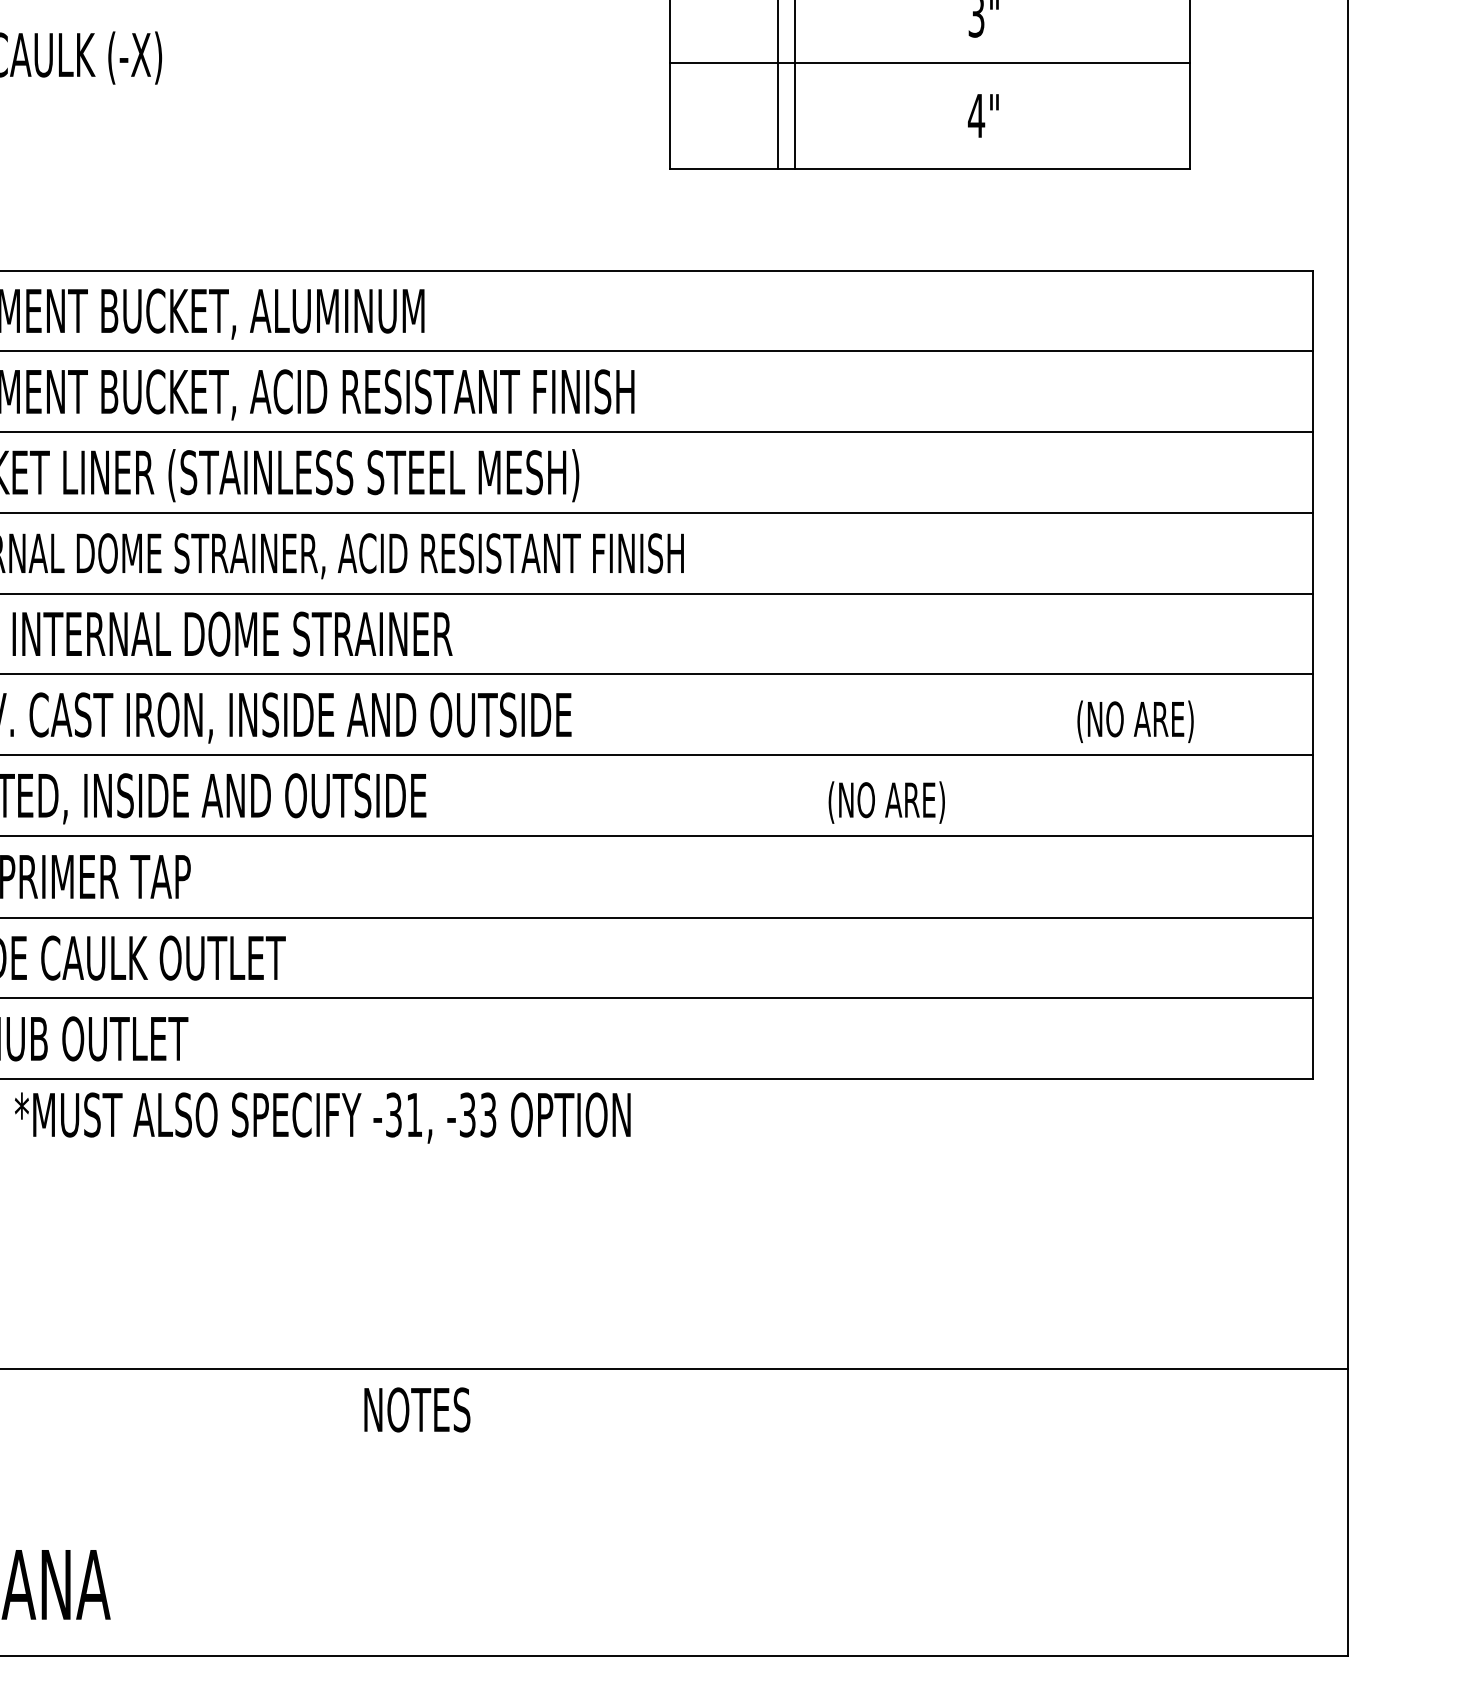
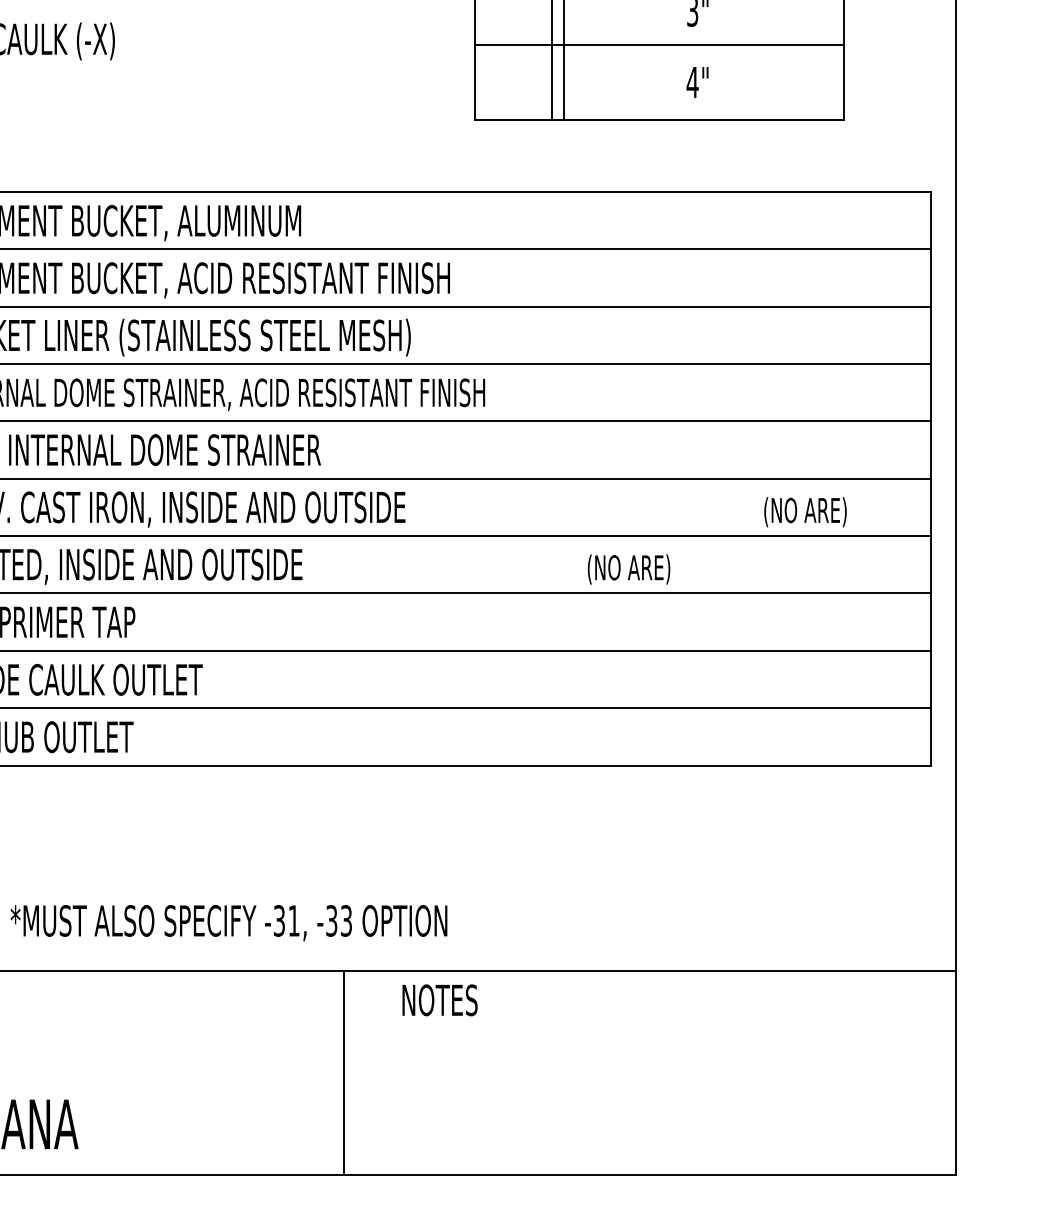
text: (322, 1117) -> (228, 922), moved
text: (417, 1409) -> (440, 1000), moved
line: (485, 1512) -> (344, 1073), added

